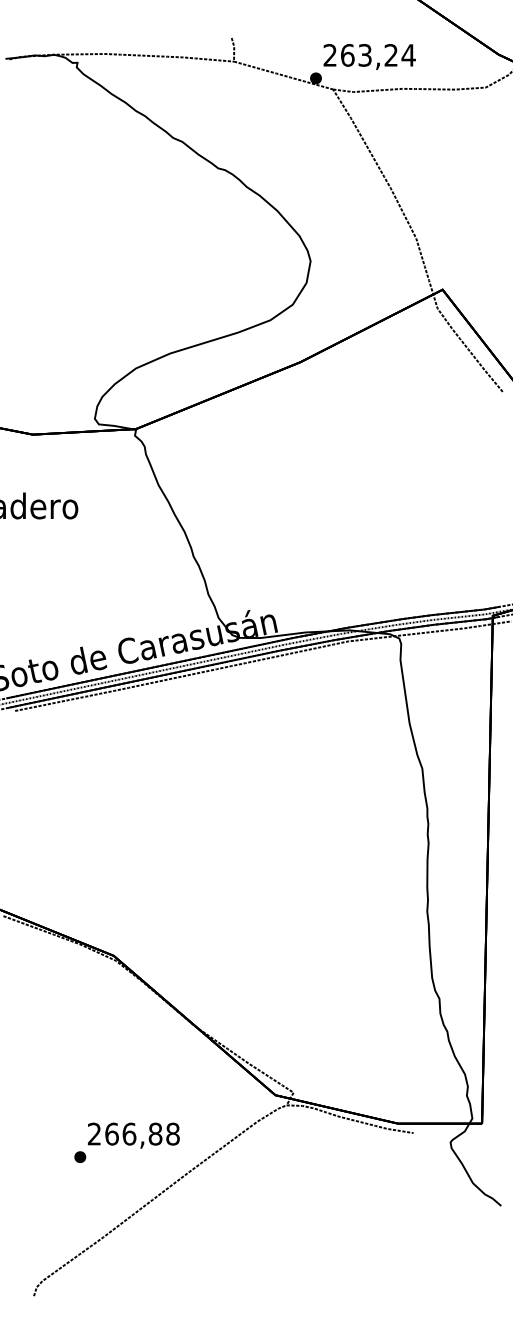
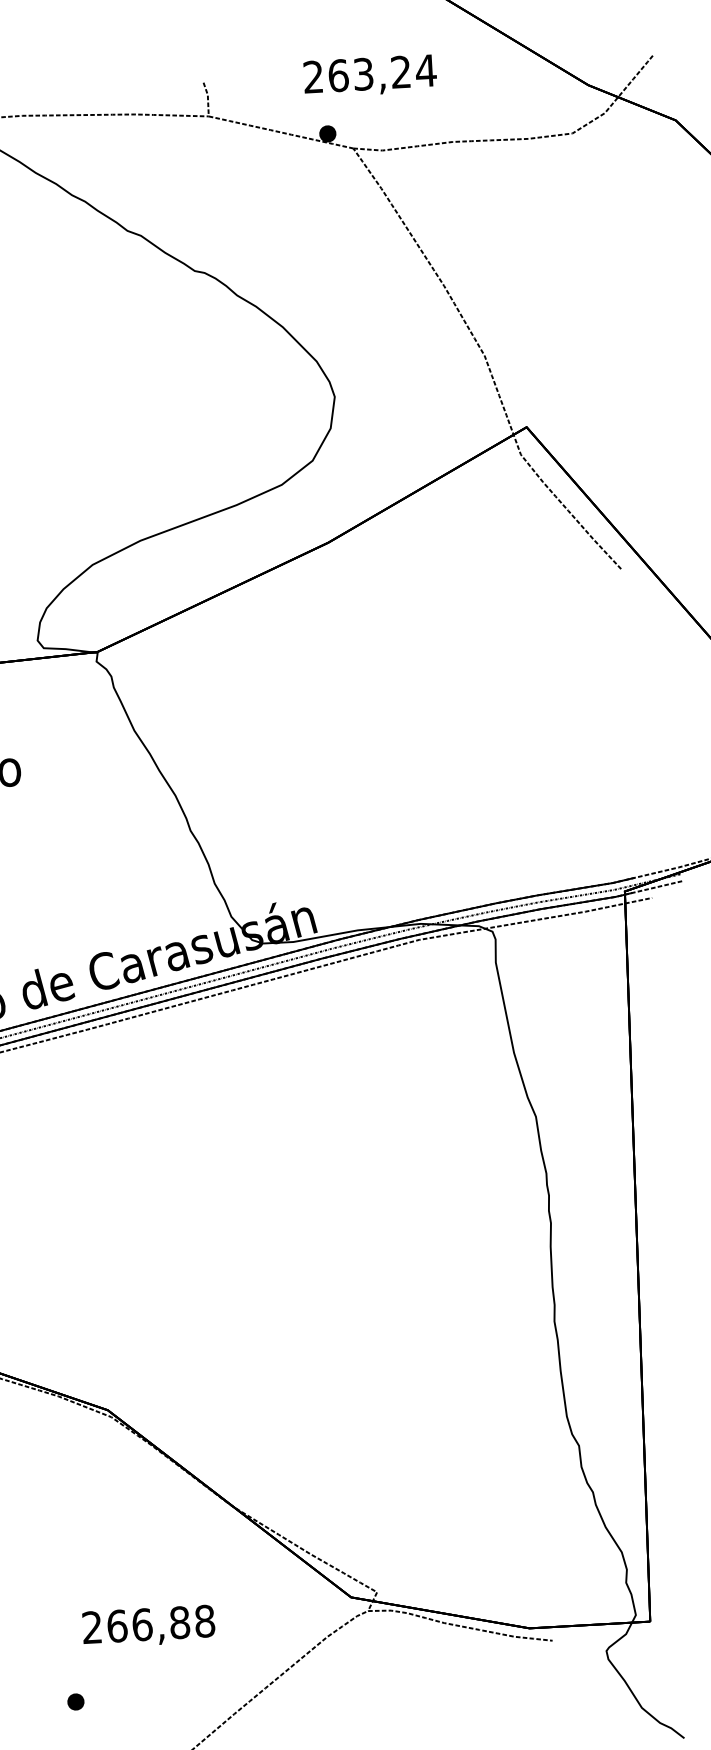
text: (369, 56) -> (369, 75), moved
text: (133, 1135) -> (148, 1626), moved

